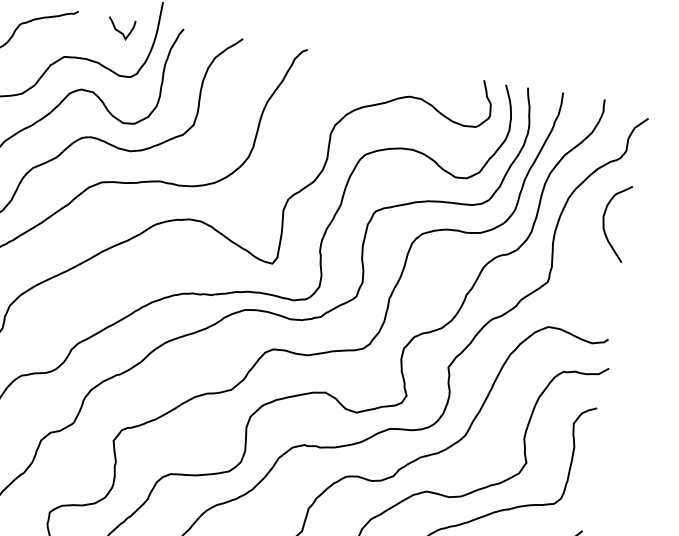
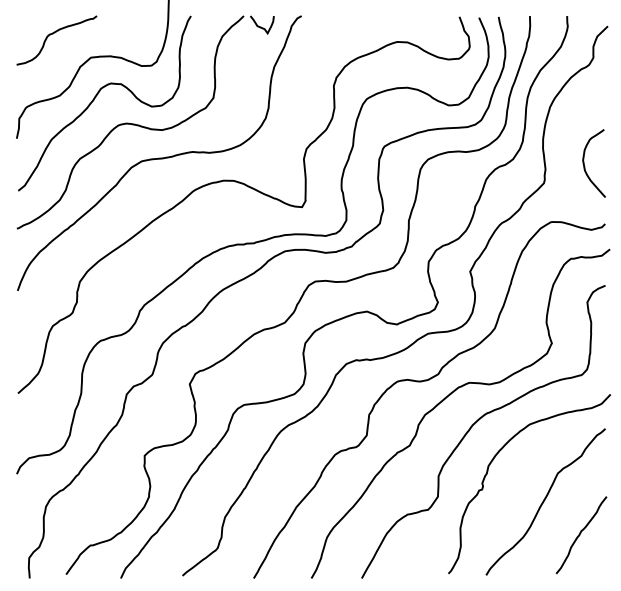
curve: (119, 30) -> (261, 26), moved
curve: (605, 224) -> (585, 166), moved

